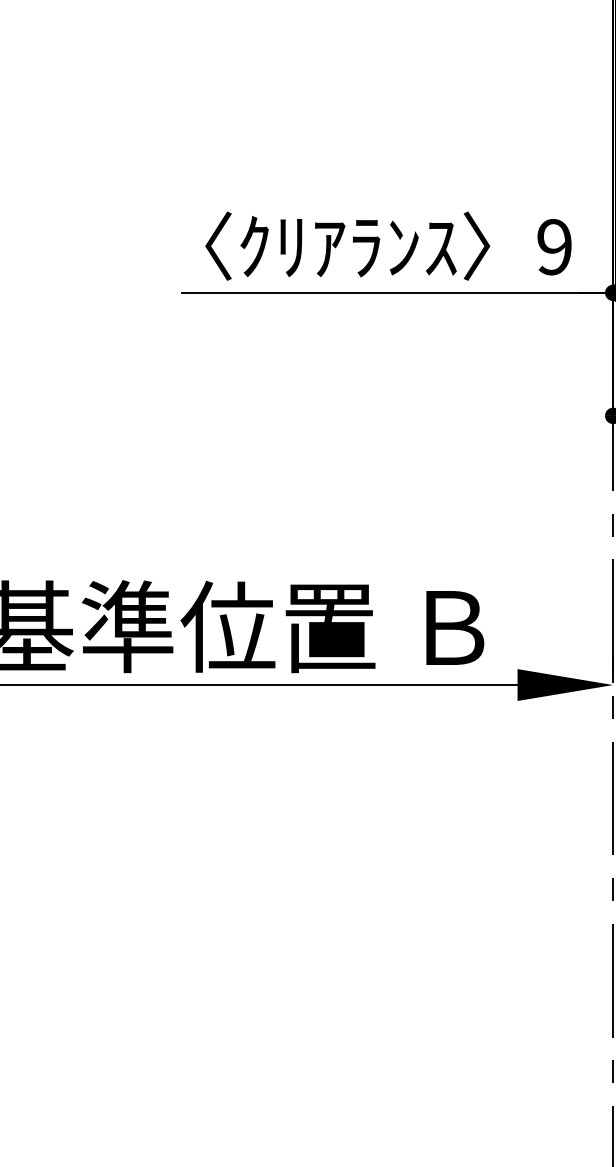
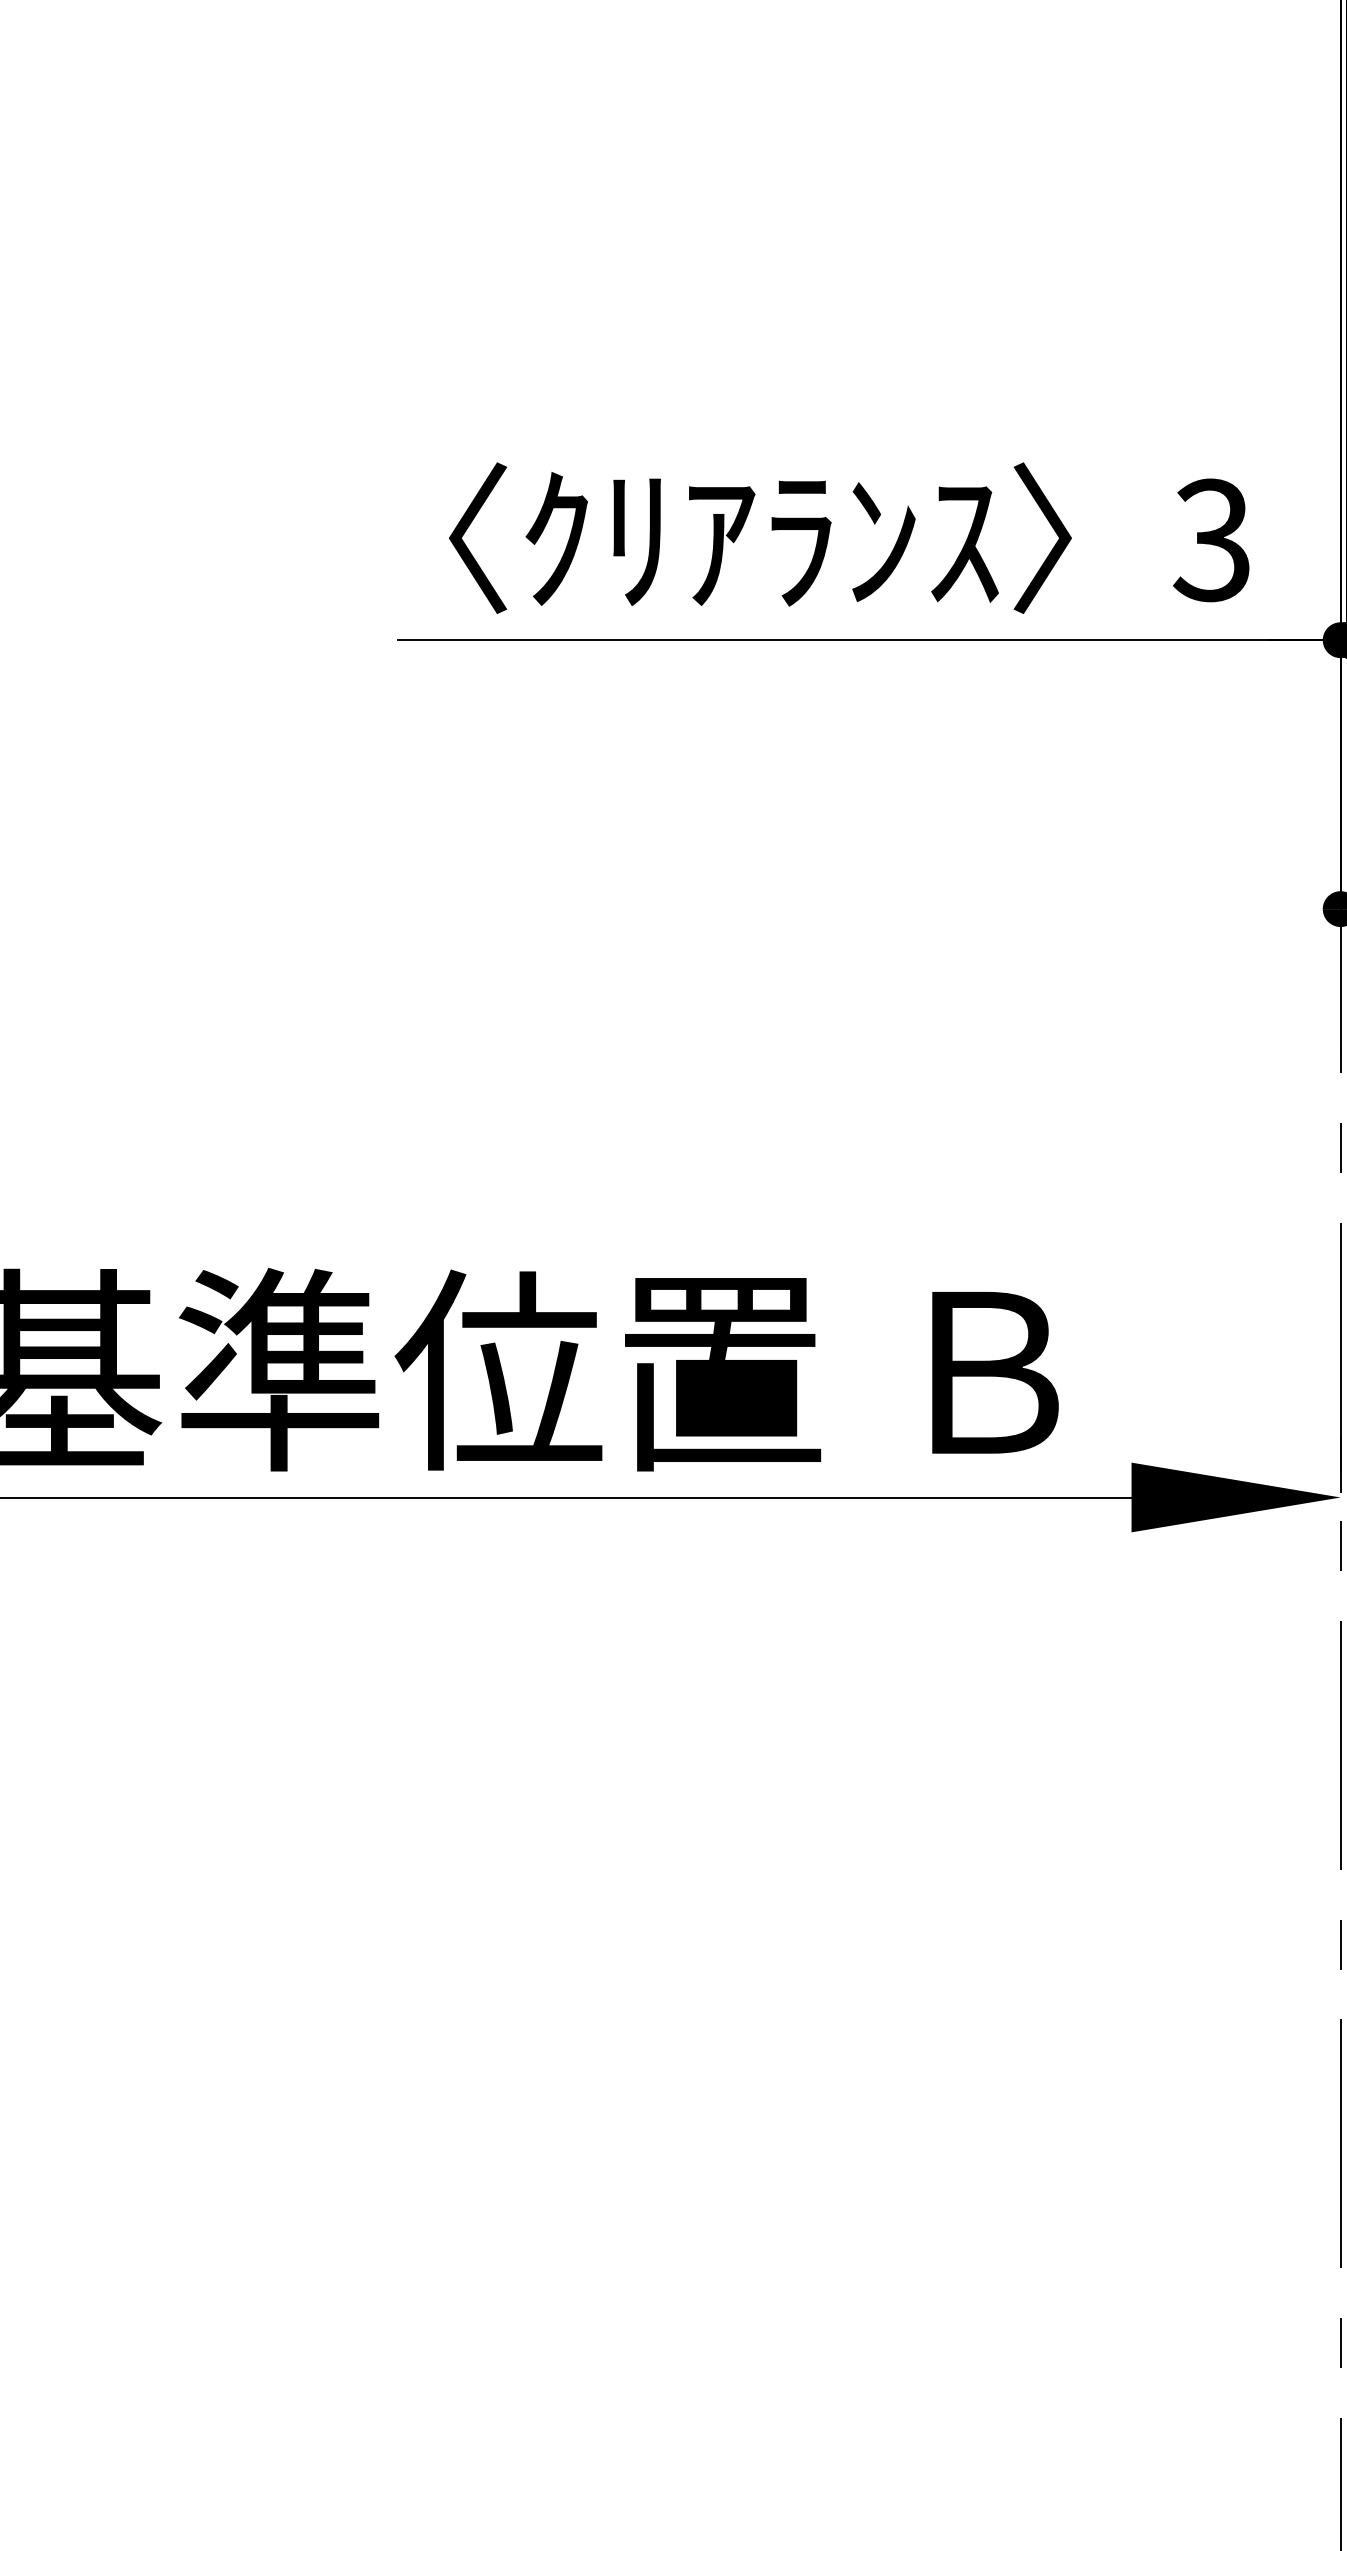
text: (553, 247) -> (1210, 541), 9 -> 3

